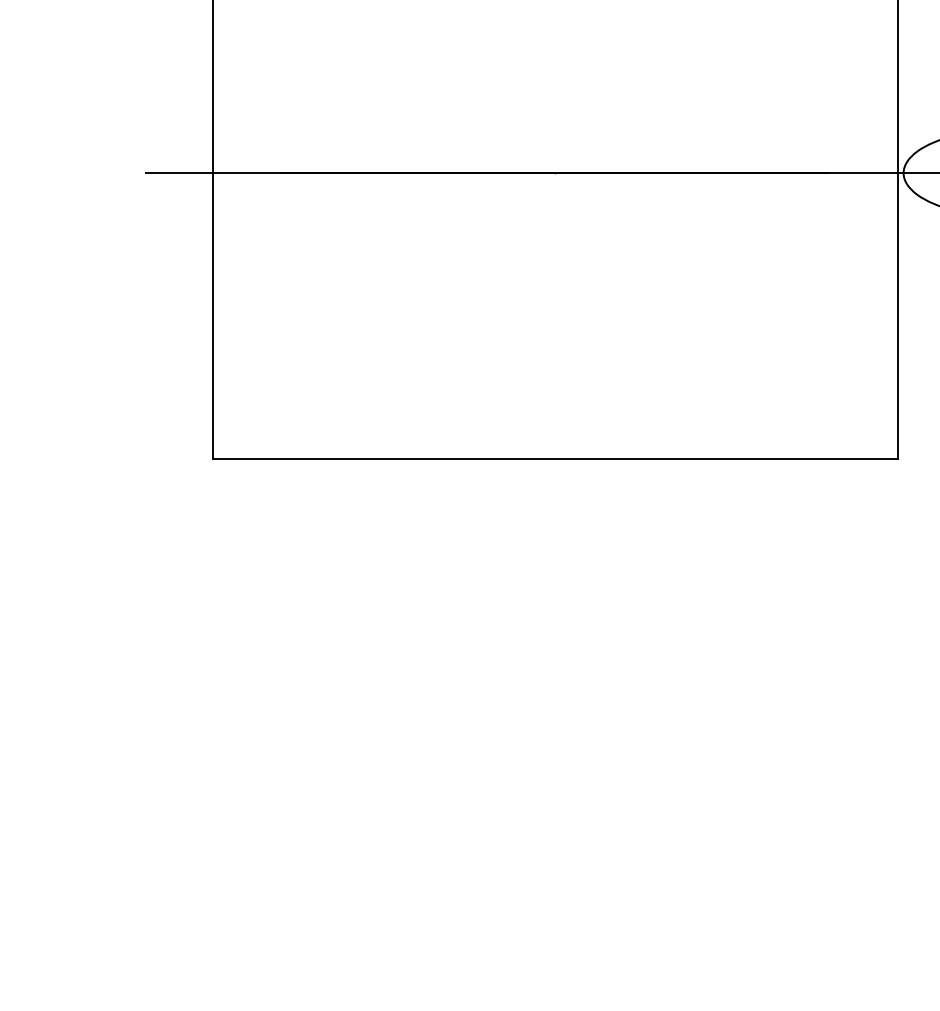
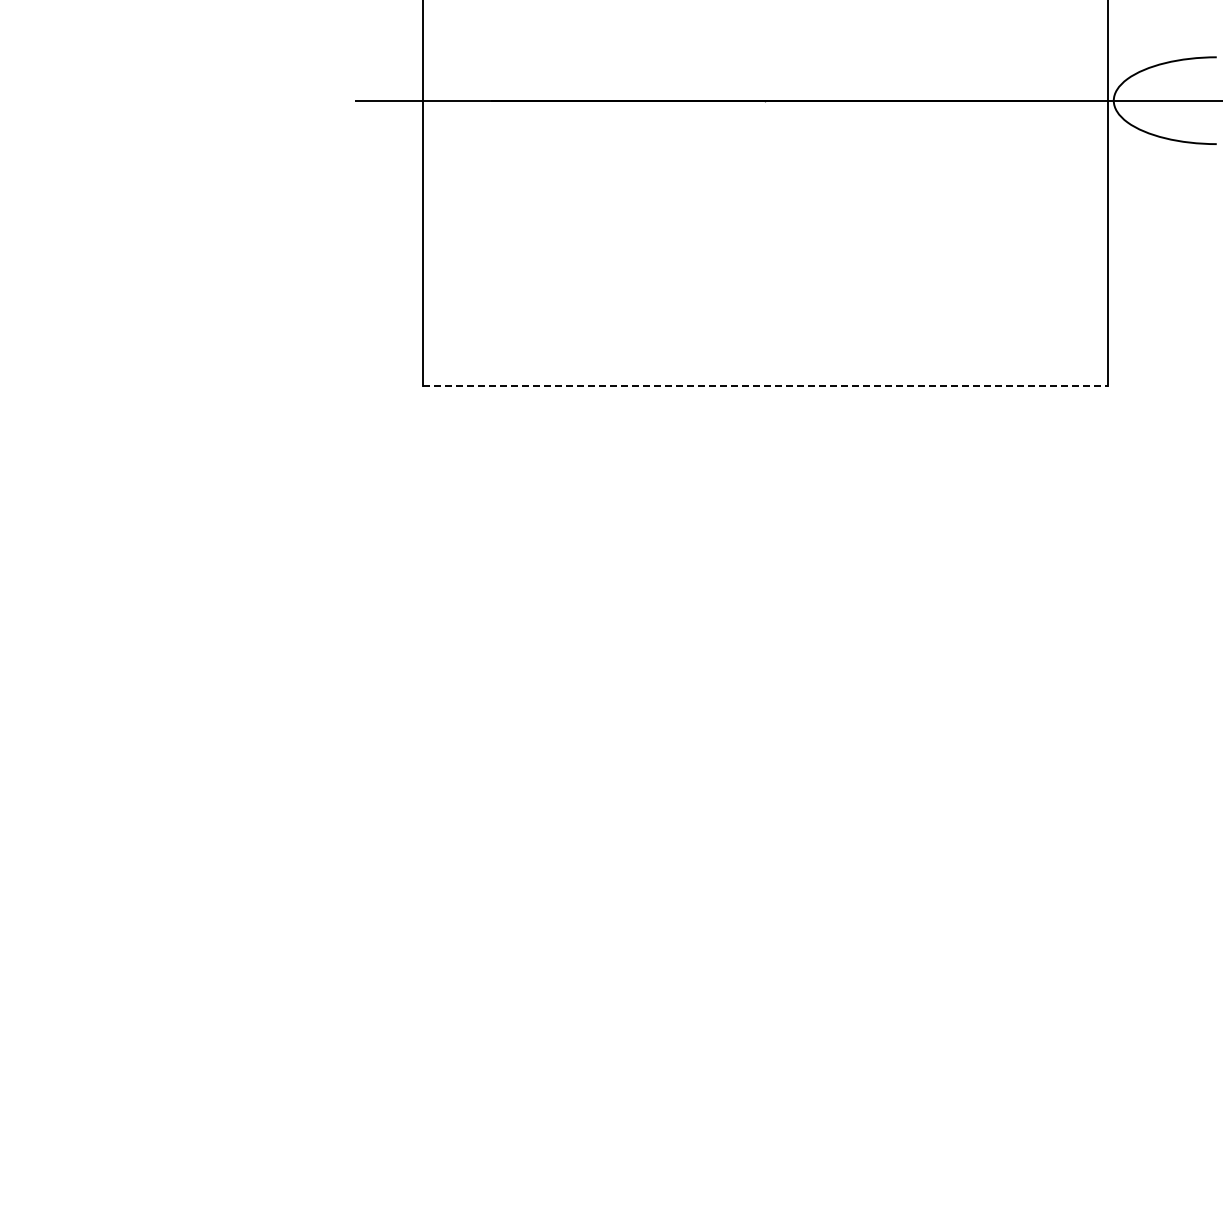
line: (555, 458) -> (765, 386), solid -> dashed

